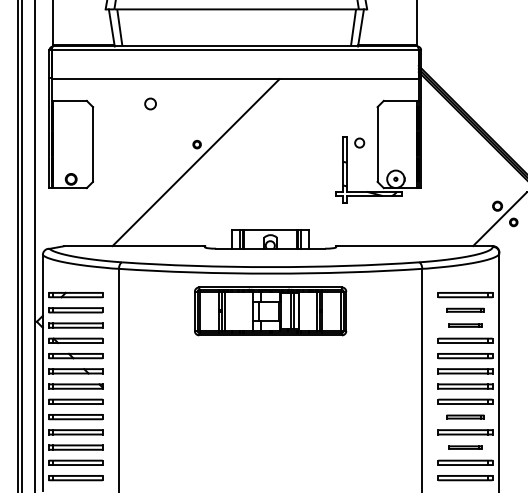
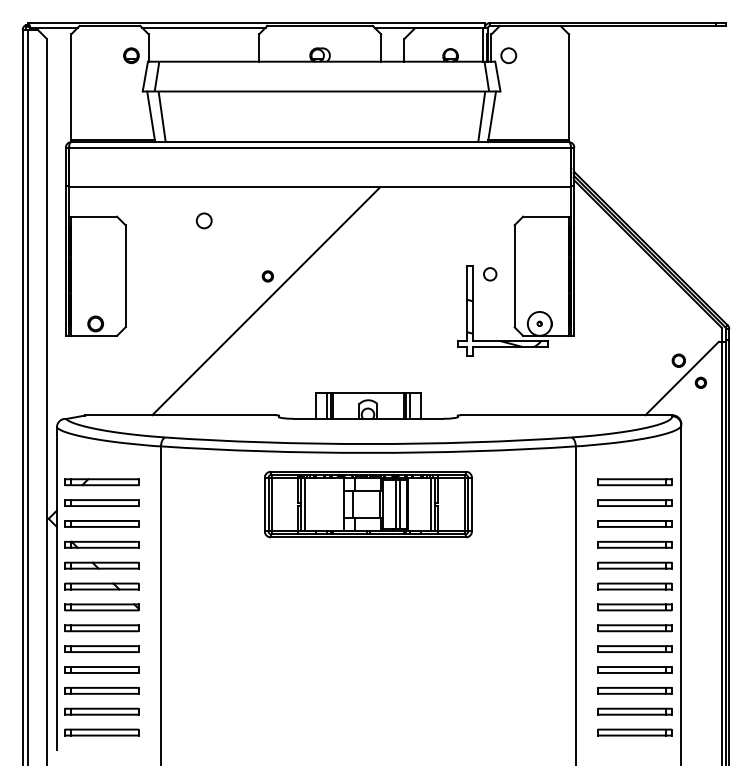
part: (465, 309) -> (634, 502), size x1.43
part: (465, 325) -> (634, 523), size x1.67
part: (465, 416) -> (634, 648), size x1.43
part: (465, 447) -> (634, 690), size x1.67

